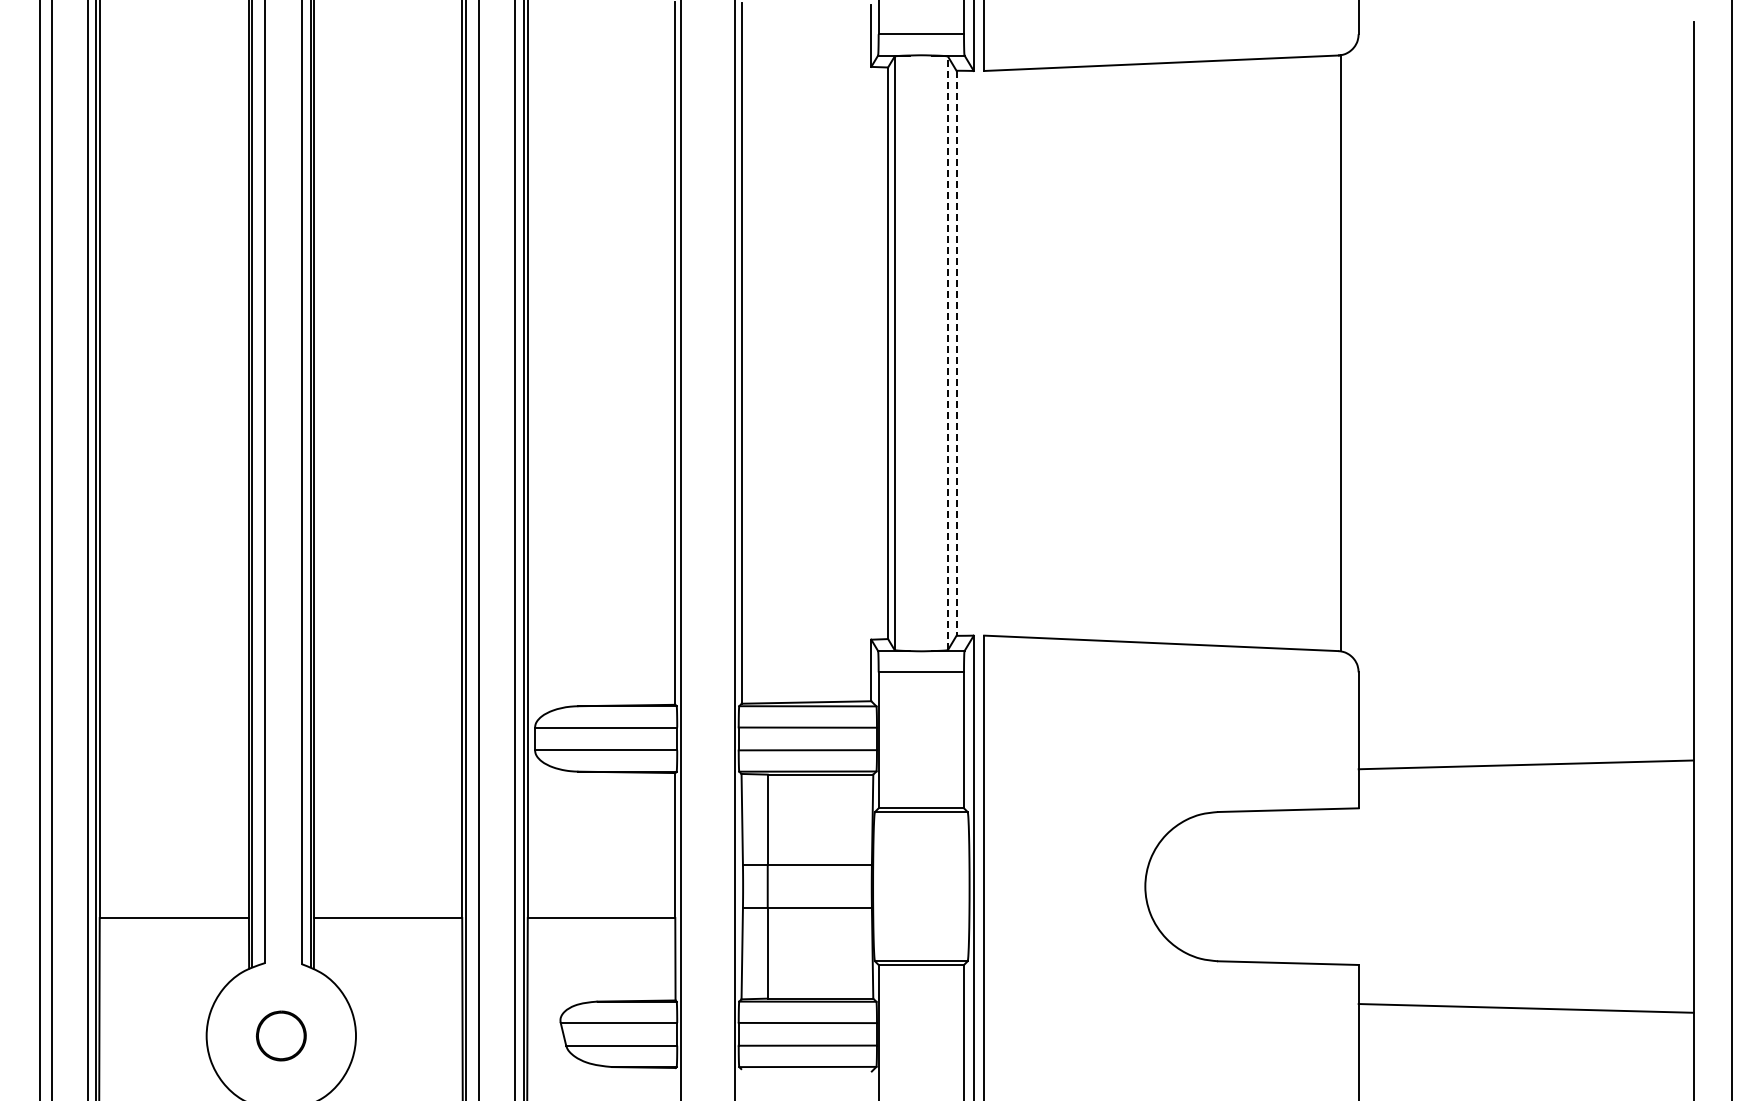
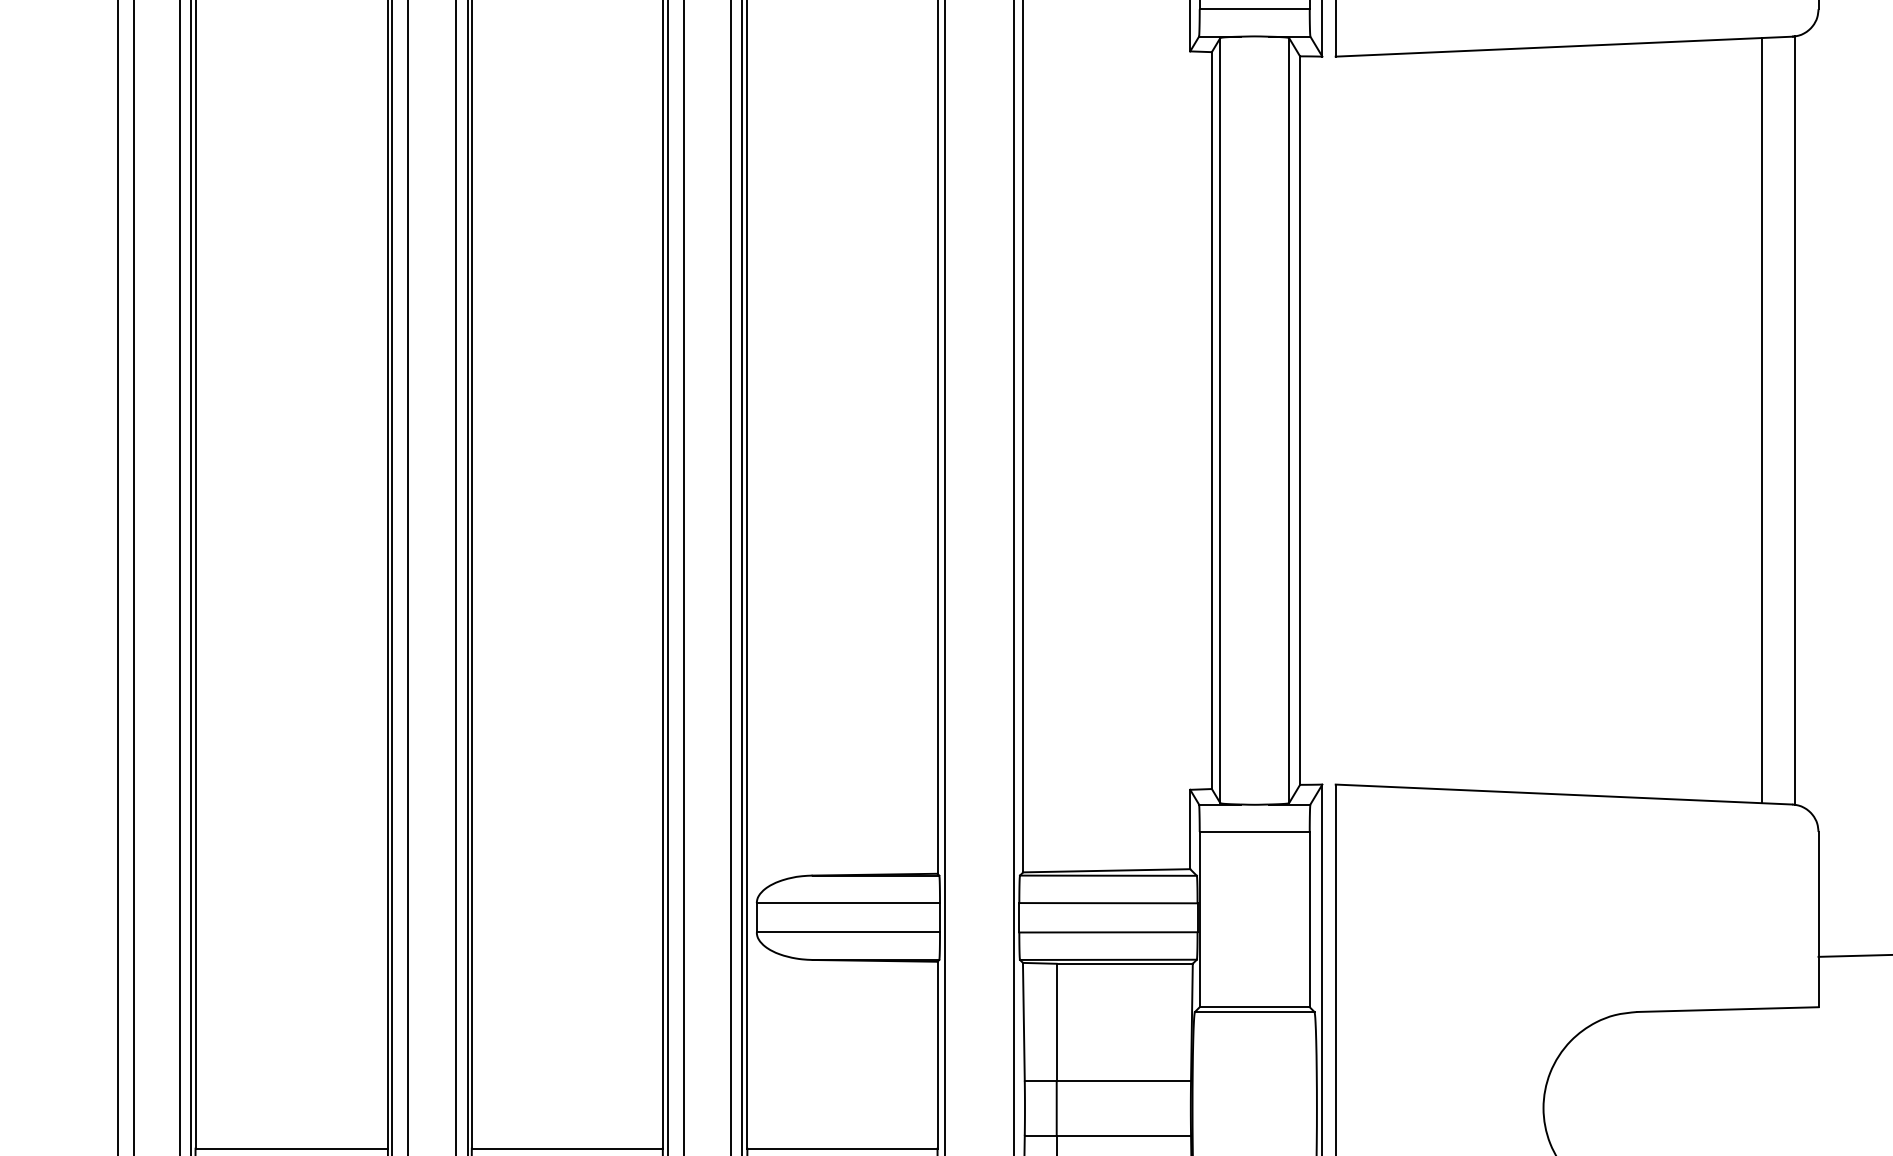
line: (948, 353) -> (1289, 420), dashed -> solid
line: (956, 353) -> (1300, 420), dashed -> solid
line: (1314, 353) -> (1761, 420), added

